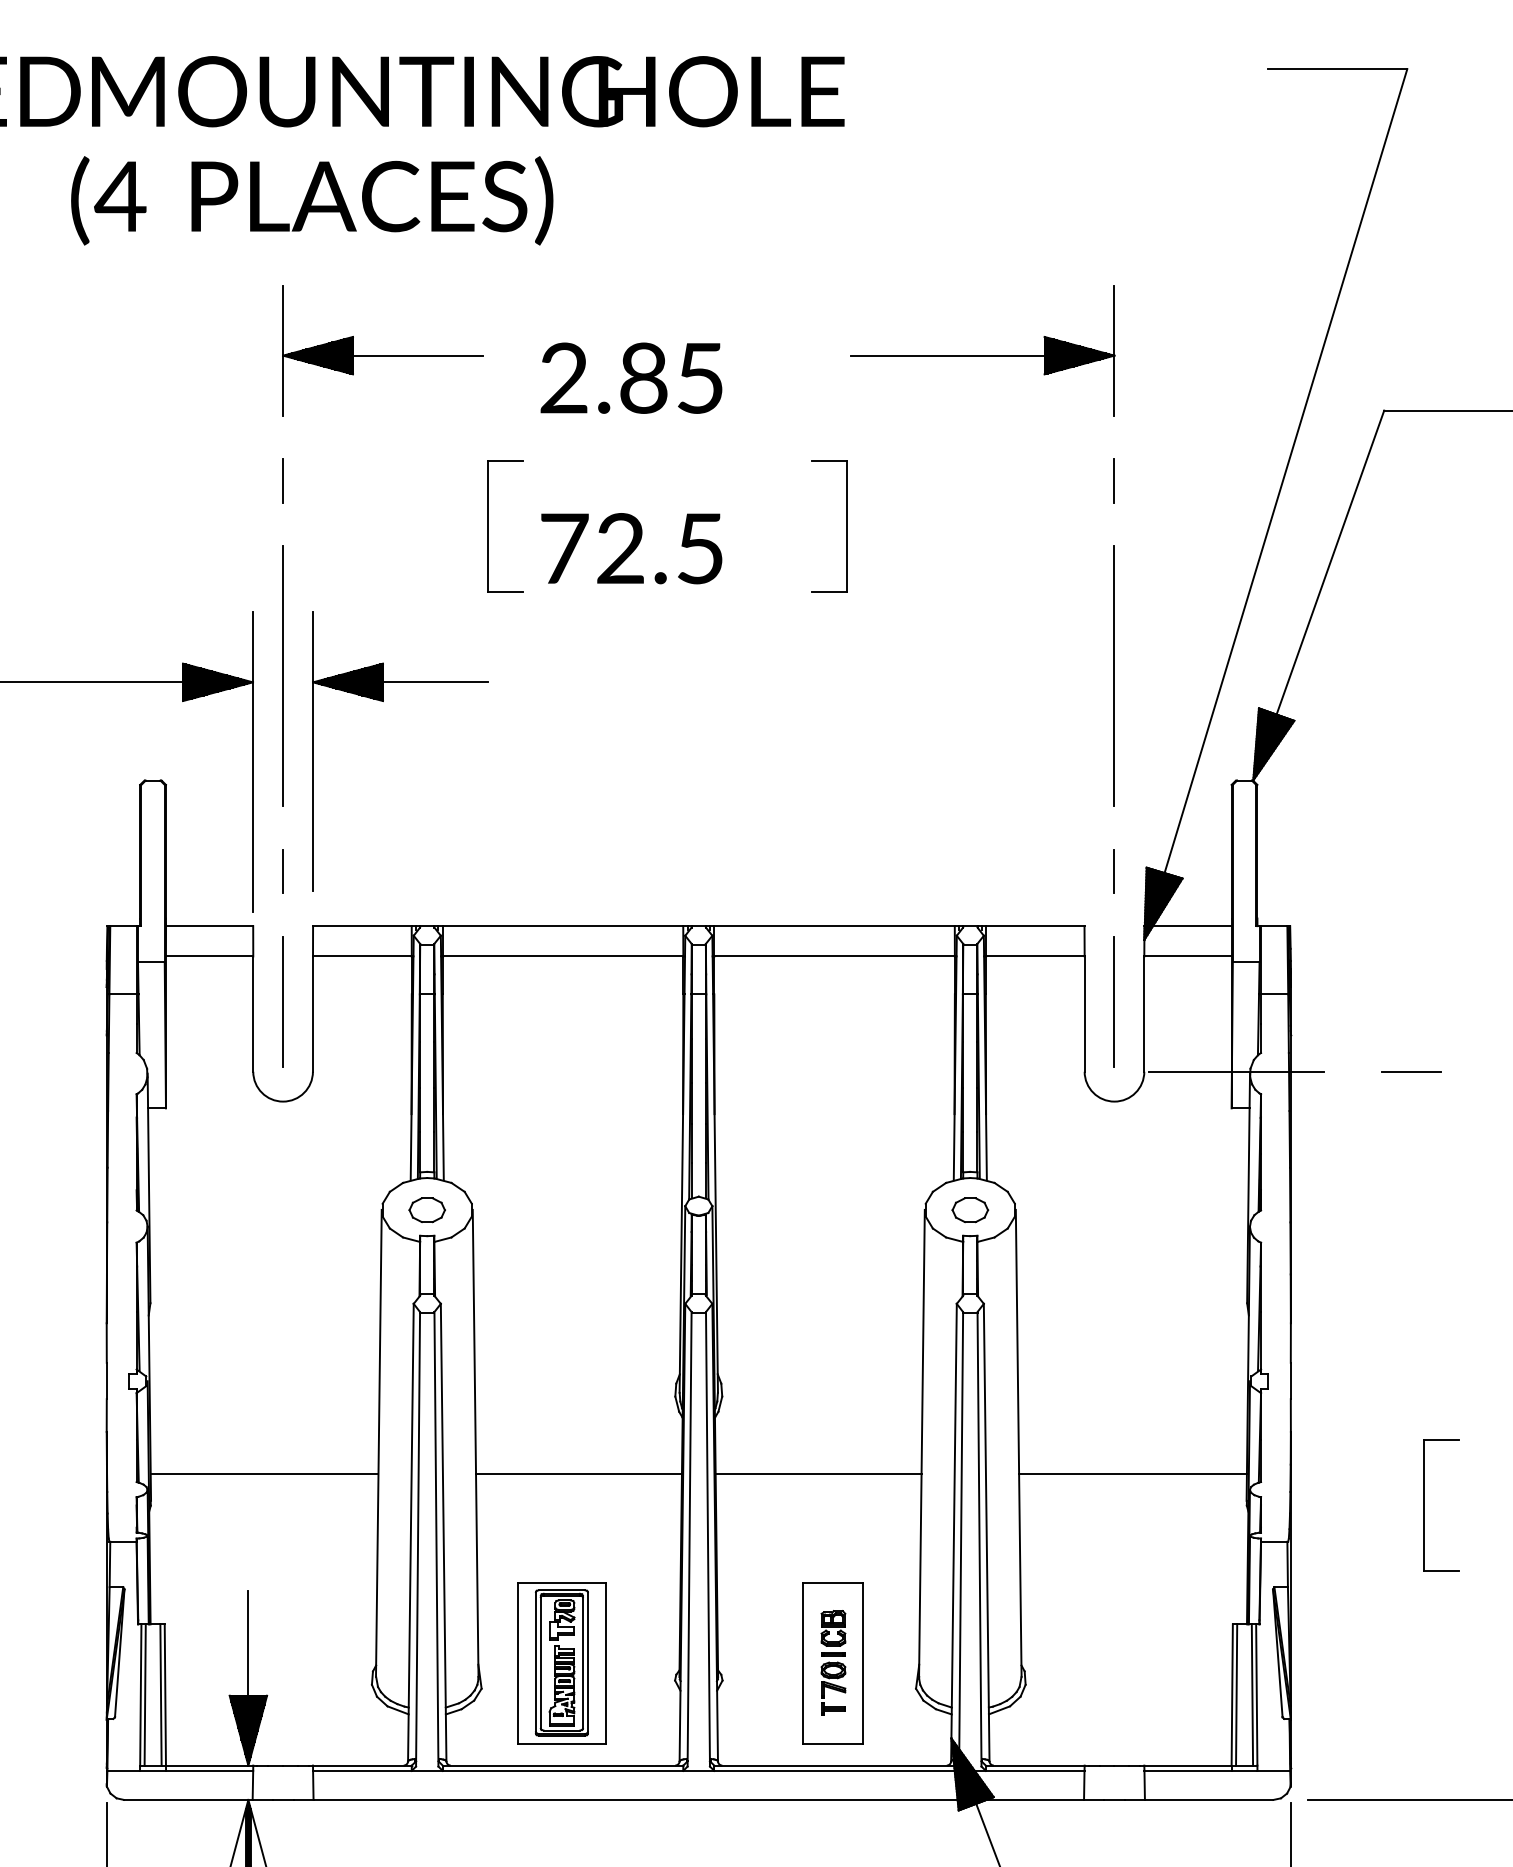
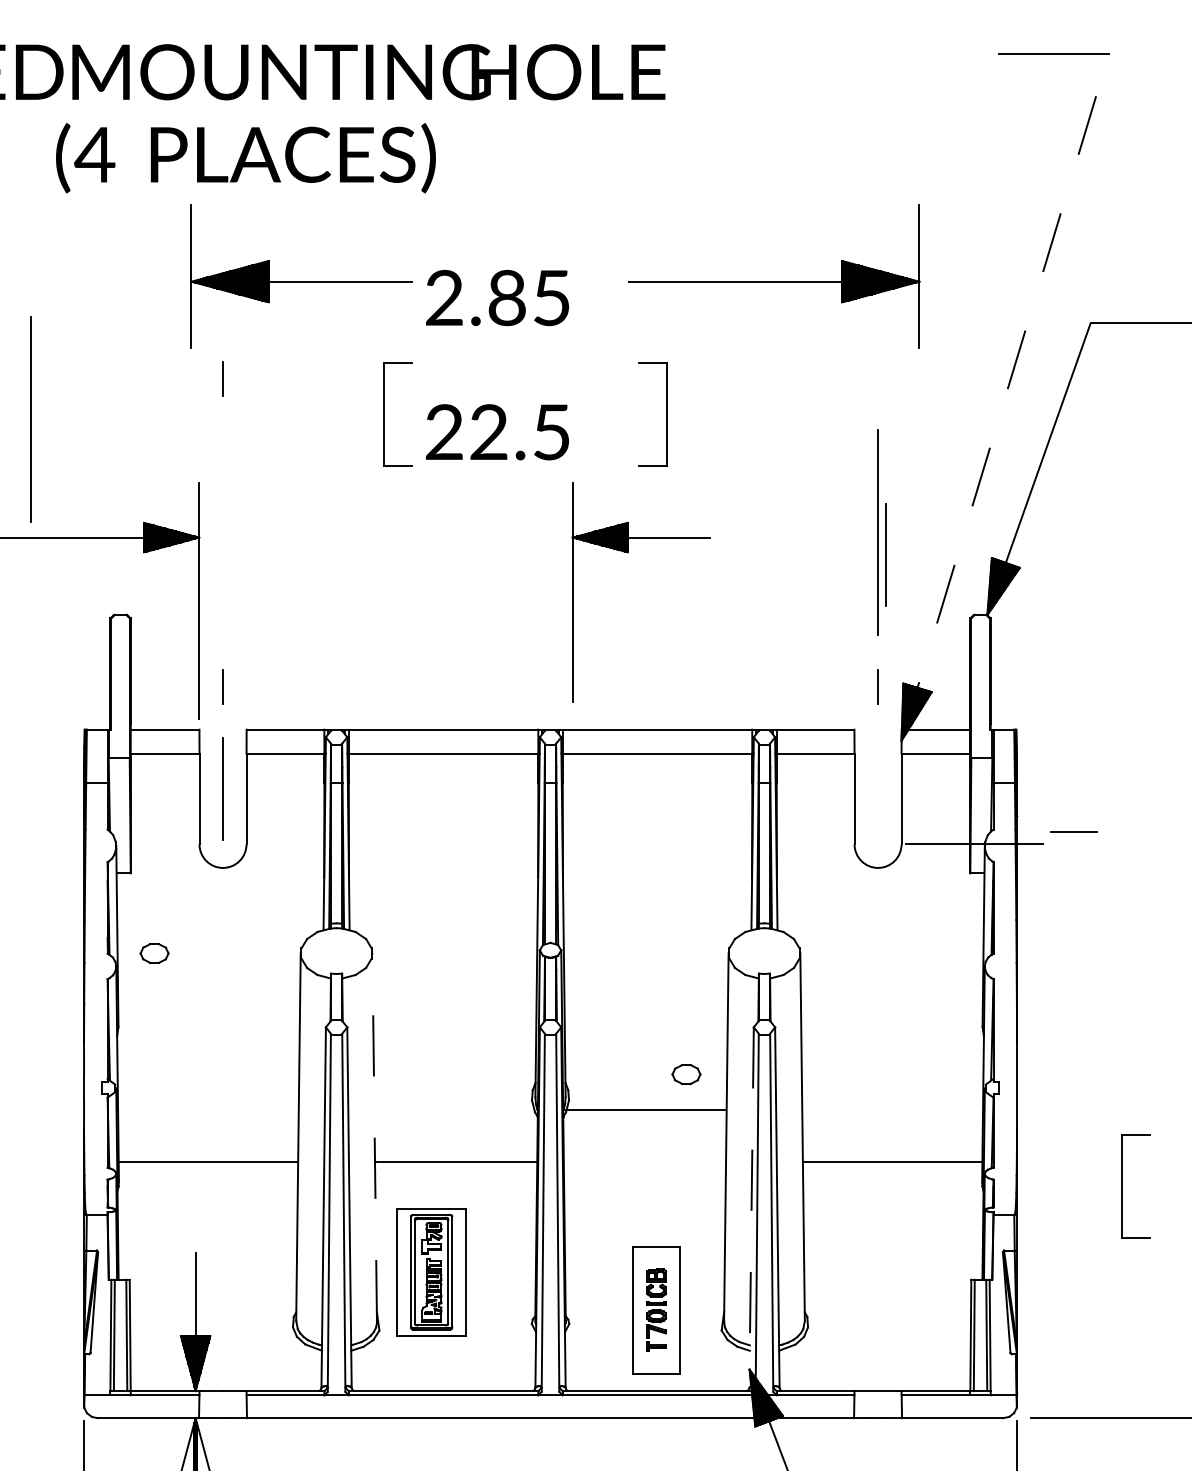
part: (382, 350) -> (301, 276), size x1.4
part: (983, 350) -> (774, 276), size x1.4
line: (1115, 480) -> (878, 378), removed
line: (1276, 504) -> (1005, 397), solid -> dashed
text: (564, 547) -> (444, 431), 72.5 -> 22.5
line: (282, 675) -> (30, 419), moved
part: (383, 702) -> (628, 553), moved
line: (1113, 1000) -> (885, 554), moved
line: (1410, 1070) -> (1073, 831), moved
part: (427, 1210) -> (154, 953), moved
part: (970, 1210) -> (686, 1074), moved
line: (475, 1442) -> (374, 1136), solid -> dashed
line: (818, 1474) -> (644, 1109), moved
line: (953, 1532) -> (751, 1207), solid -> dashed
part: (561, 1663) -> (431, 1272), moved

